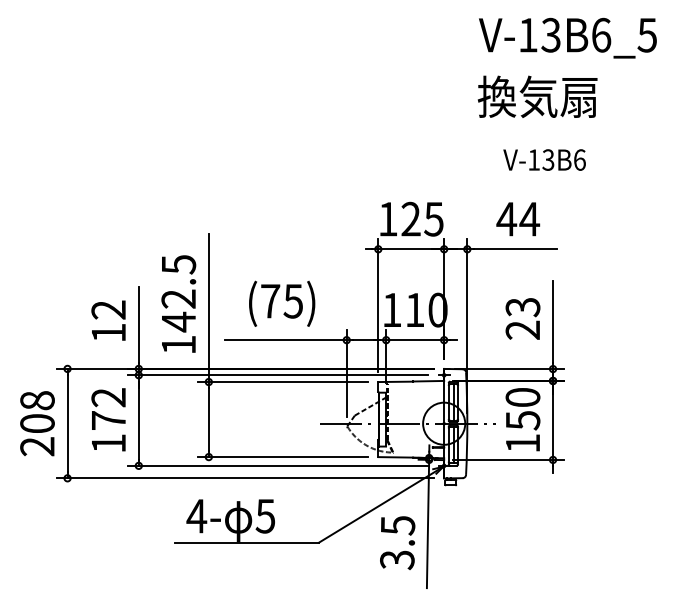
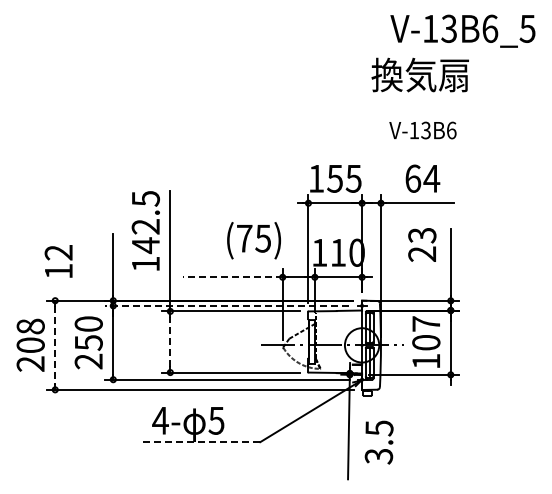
text: (536, 96) -> (419, 74), moved
text: (544, 160) -> (422, 130), moved
text: (410, 218) -> (334, 178), 125 -> 155
text: (506, 218) -> (412, 178), 44 -> 64
text: (178, 303) -> (145, 230), moved
text: (281, 303) -> (253, 240), moved
text: (523, 318) -> (422, 244), moved
text: (108, 320) -> (58, 261), moved
line: (286, 340) -> (233, 277), solid -> dashed
line: (277, 374) -> (226, 305), solid -> dashed
text: (523, 409) -> (426, 333), 150 -> 107
line: (209, 418) -> (170, 341), solid -> dashed
text: (108, 420) -> (88, 342), 172 -> 250
line: (67, 423) -> (55, 345), solid -> dashed
line: (247, 542) -> (201, 442), solid -> dashed
text: (396, 542) -> (378, 442), moved

